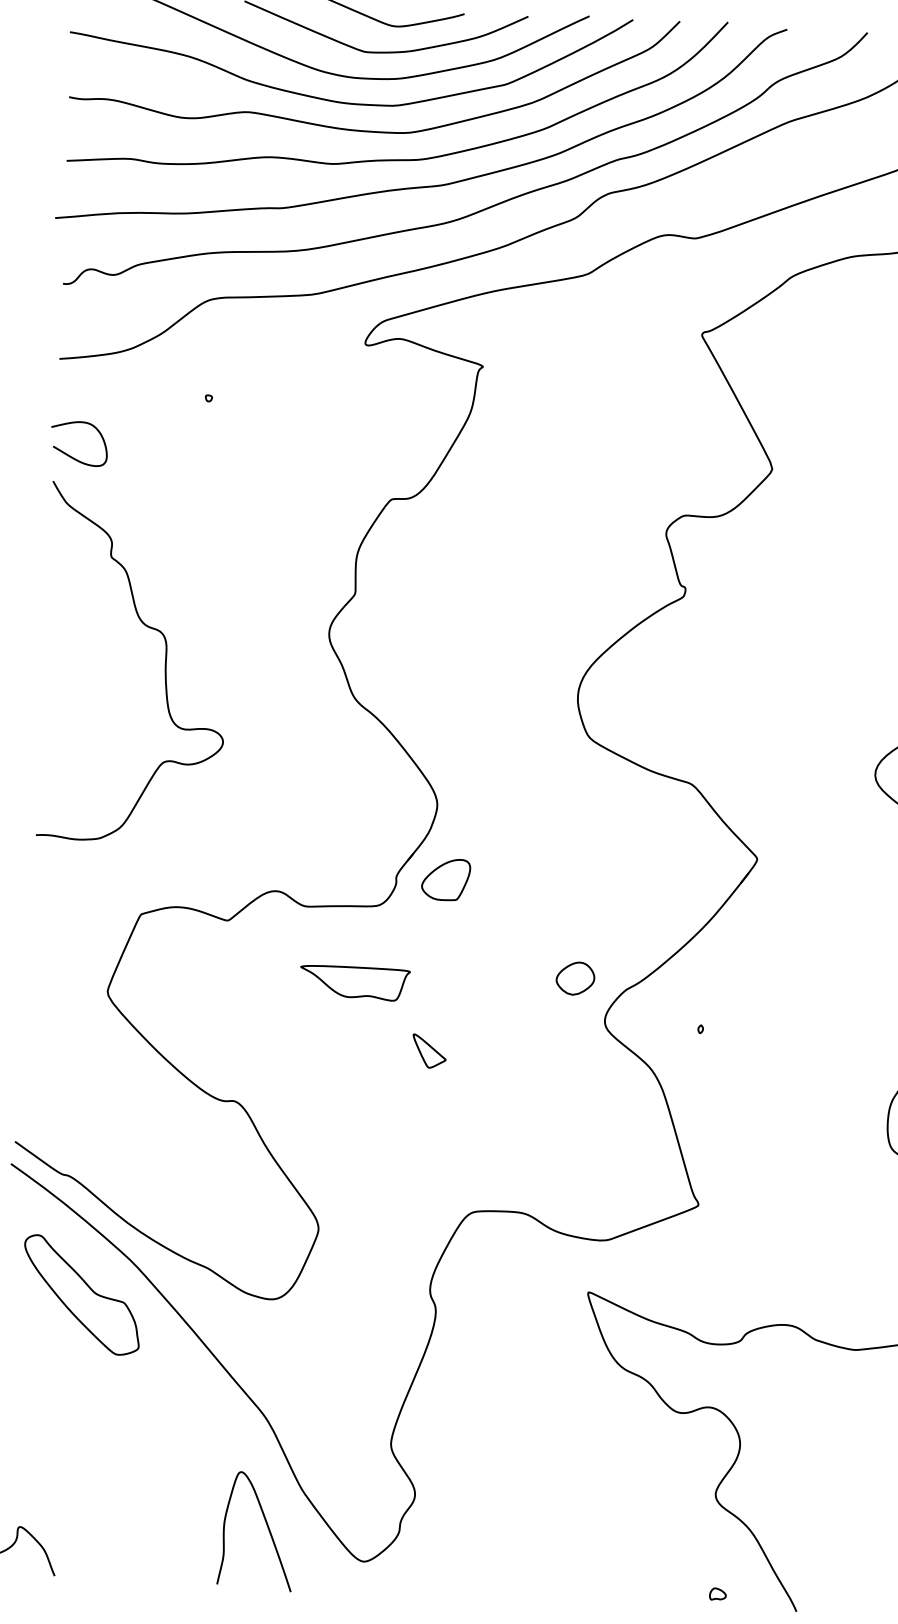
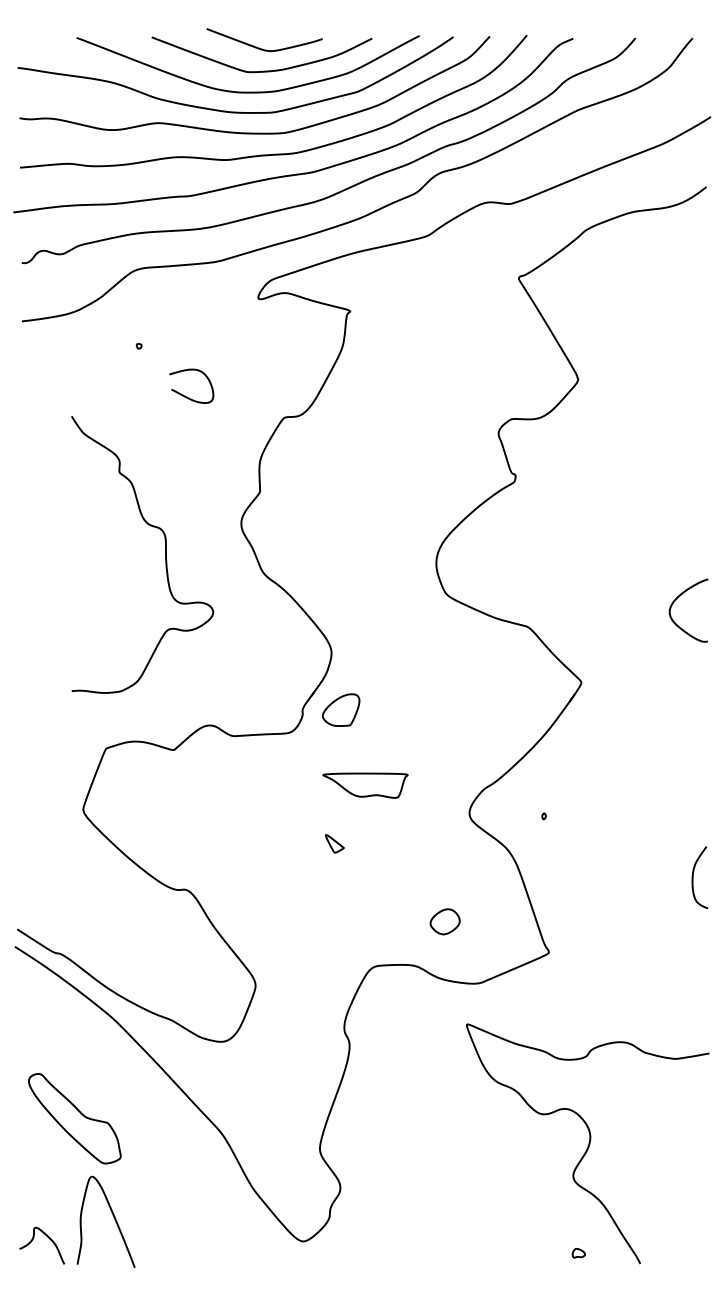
curve: (70, 455) -> (185, 395), moved
curve: (165, 665) -> (165, 554), moved
part: (574, 978) -> (444, 921), moved
part: (354, 982) -> (365, 785), moved
part: (429, 1051) -> (334, 843), size x0.7
part: (81, 1294) -> (74, 1118), moved
curve: (266, 1525) -> (113, 1217), moved

